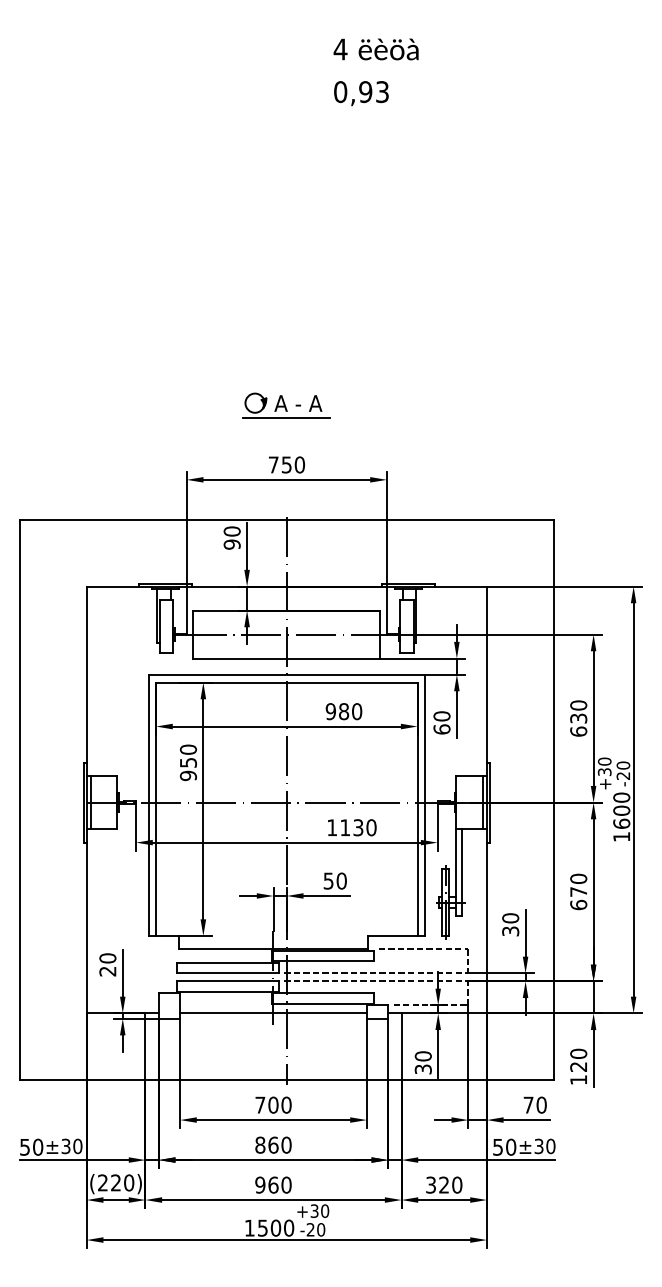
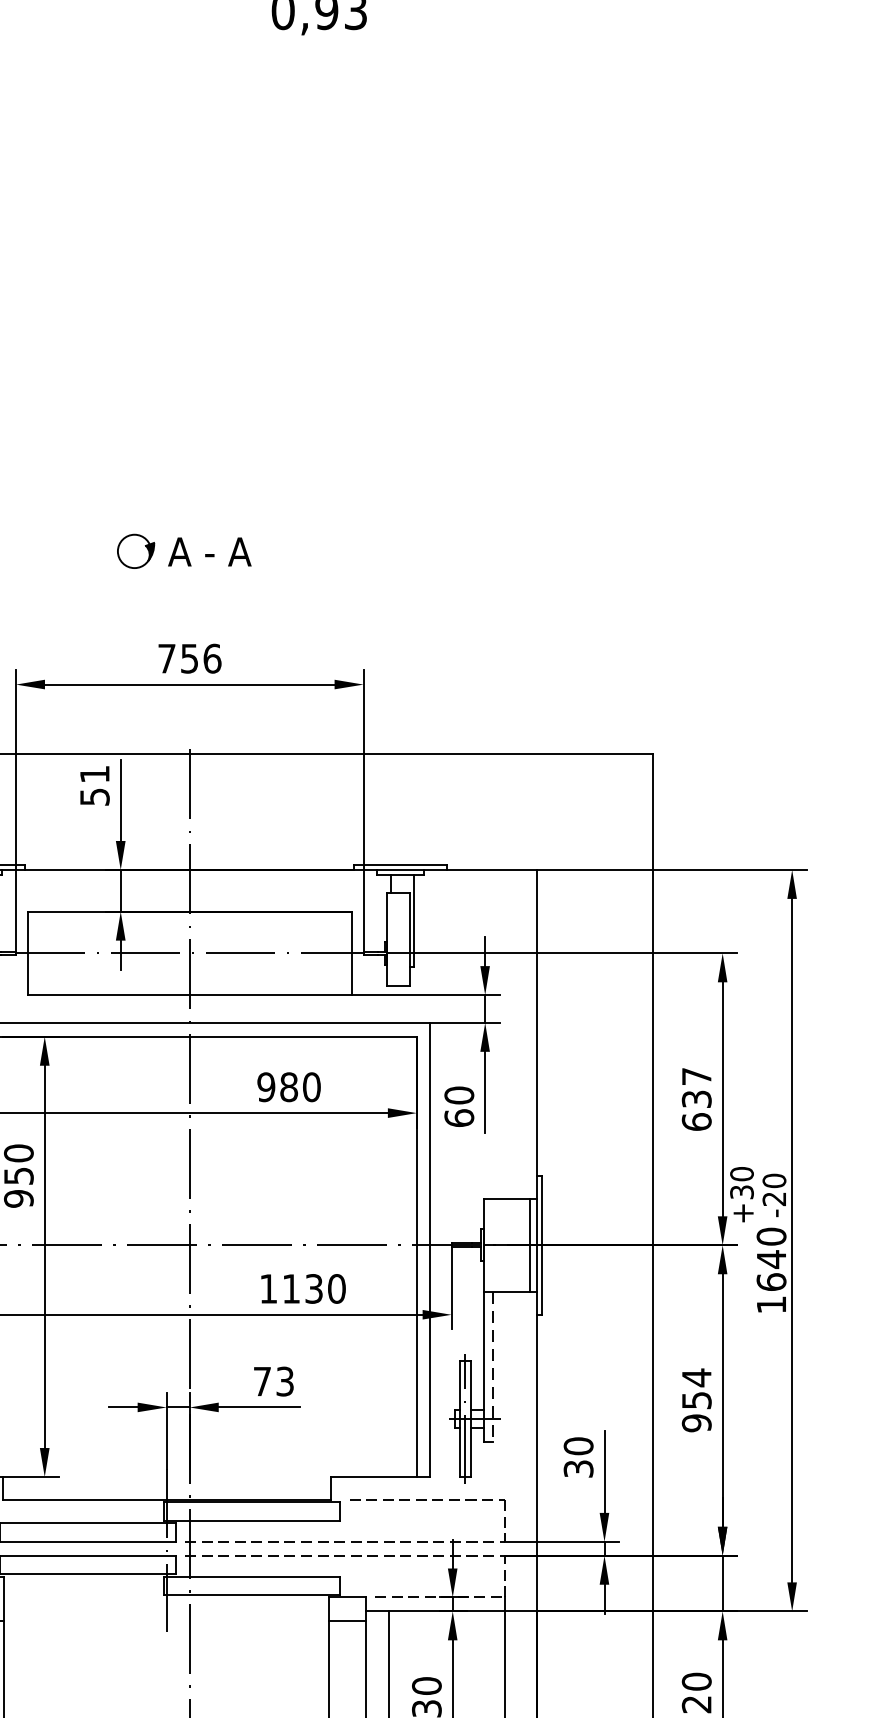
line: (286, 417) -> (189, 576), removed
text: (299, 464) -> (211, 657), 750 -> 756
text: (231, 537) -> (93, 784), 90 -> 51
text: (578, 705) -> (696, 1076), 630 -> 637
text: (621, 810) -> (771, 1258), 1600 -> 1640
line: (461, 873) -> (493, 1368), solid -> dashed
text: (334, 880) -> (272, 1380), 50 -> 73
text: (578, 891) -> (696, 1399), 670 -> 954
line: (273, 1013) -> (166, 1611), removed

